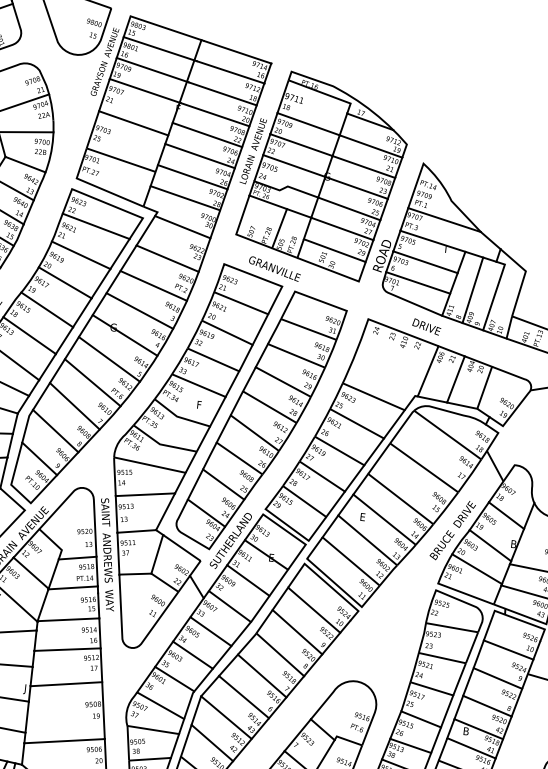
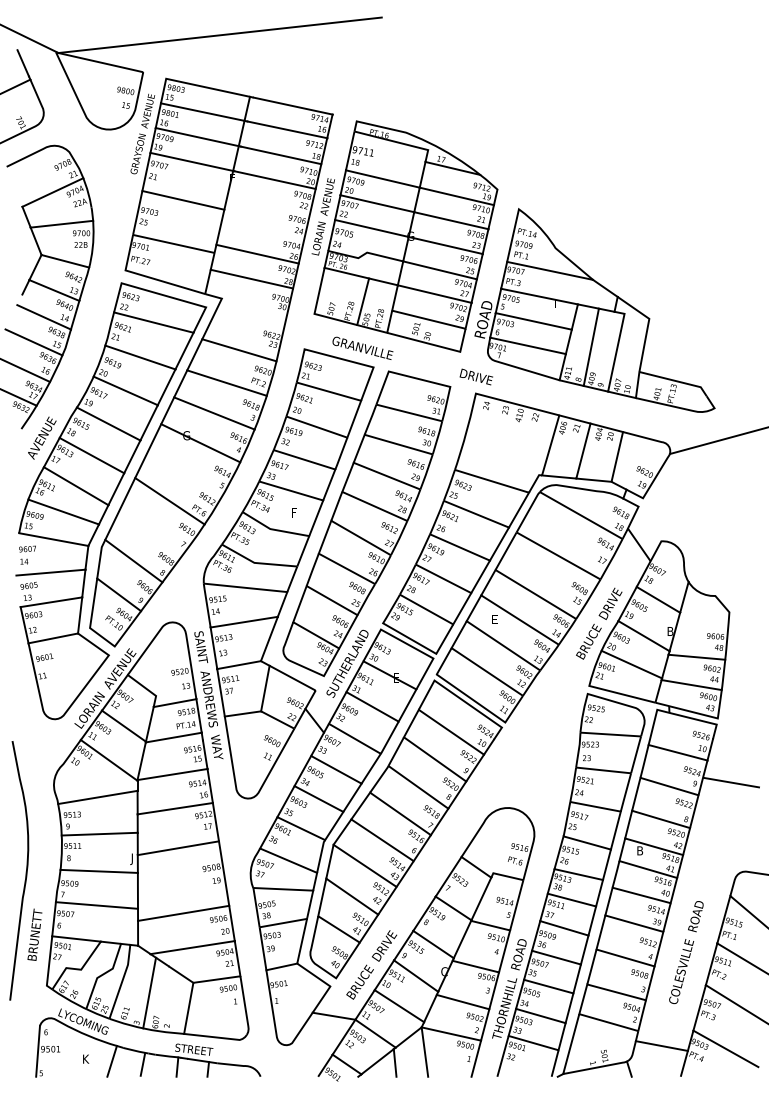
line: (207, 134) -> (268, 203), removed
line: (200, 155) -> (263, 228), removed
line: (182, 227) -> (252, 312), removed
text: (425, 326) -> (475, 376), moved
line: (109, 359) -> (185, 472), removed
line: (74, 406) -> (152, 530), removed

